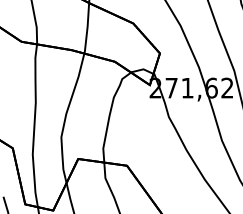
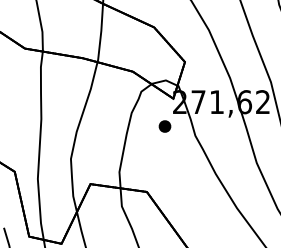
part: (142, 108) -> (164, 125), added

